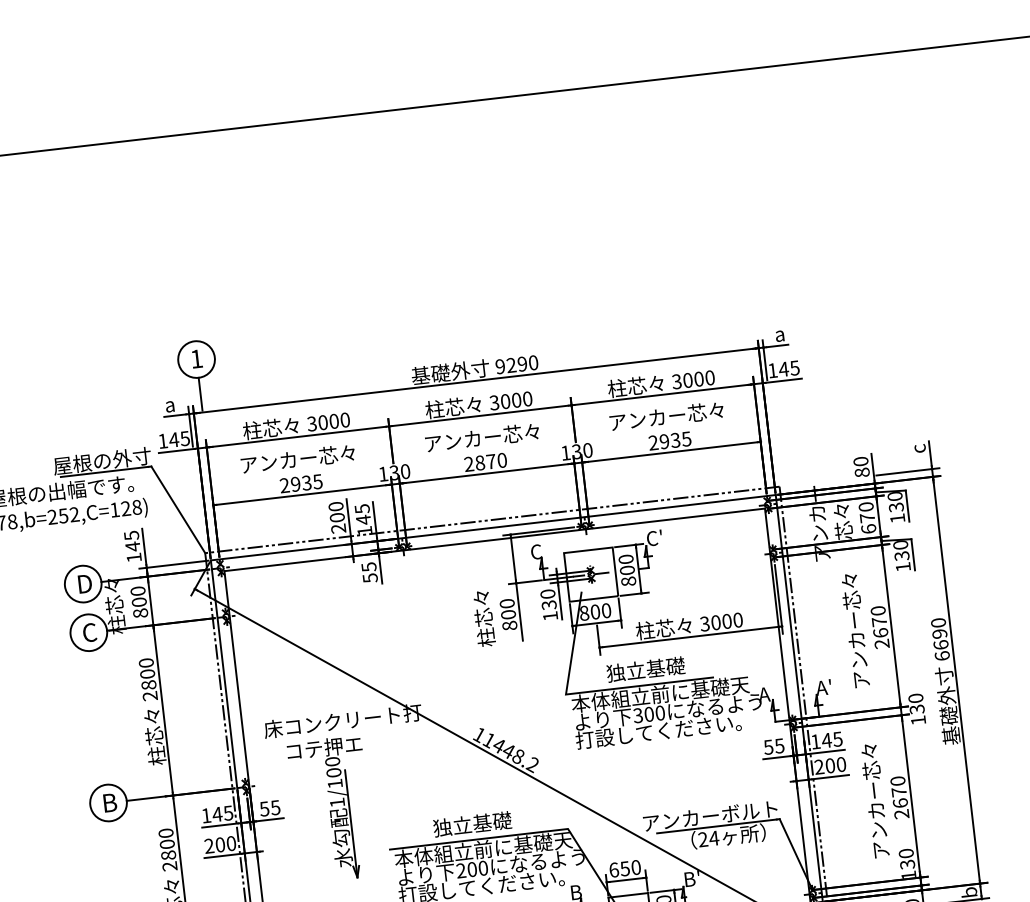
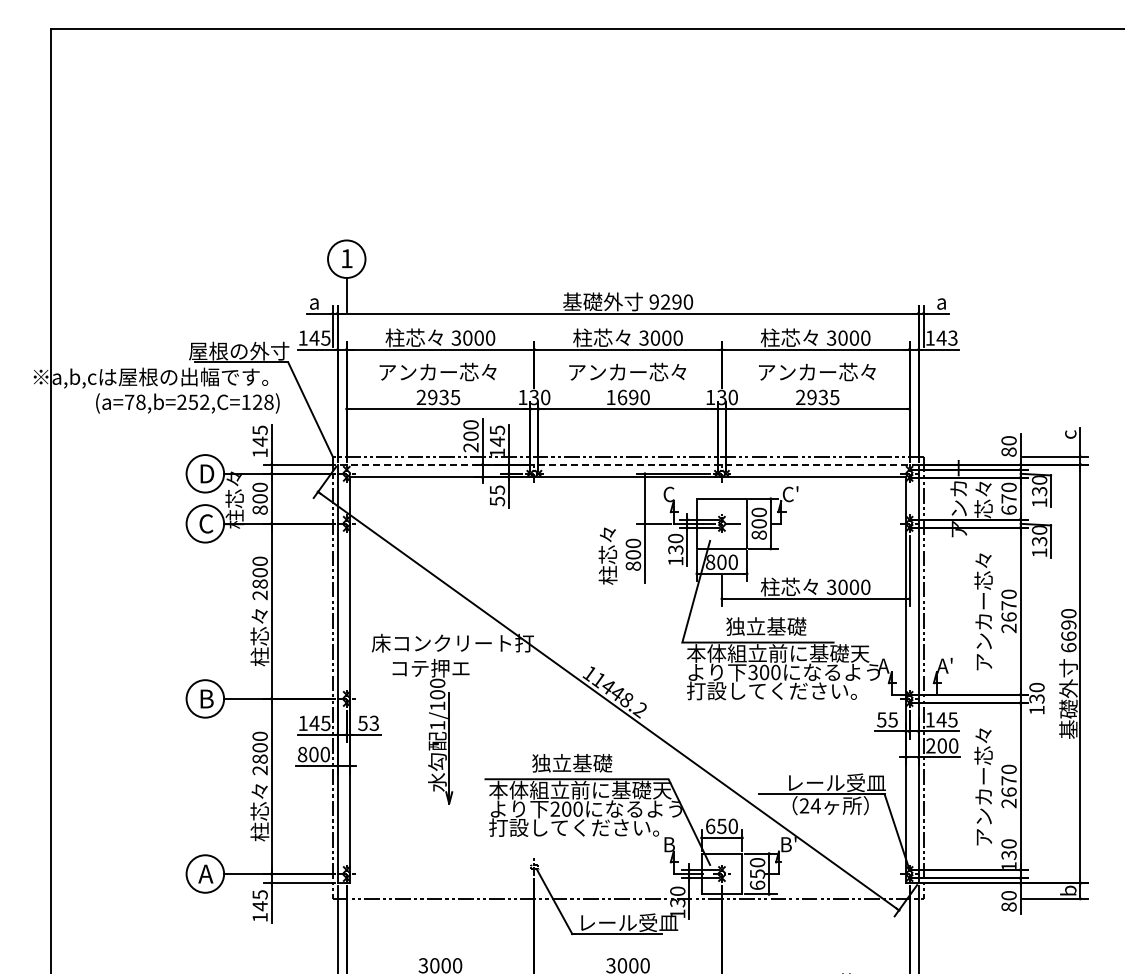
text: (794, 367) -> (952, 337), 145 -> 143
text: (480, 462) -> (622, 397), 2870 -> 1690
line: (492, 527) -> (627, 464), solid -> dashed
text: (275, 806) -> (374, 722), 55 -> 53
text: (711, 815) -> (815, 782), アンカーボルト -> レール受皿
text: (209, 846) -> (302, 754), 200 -> 800

